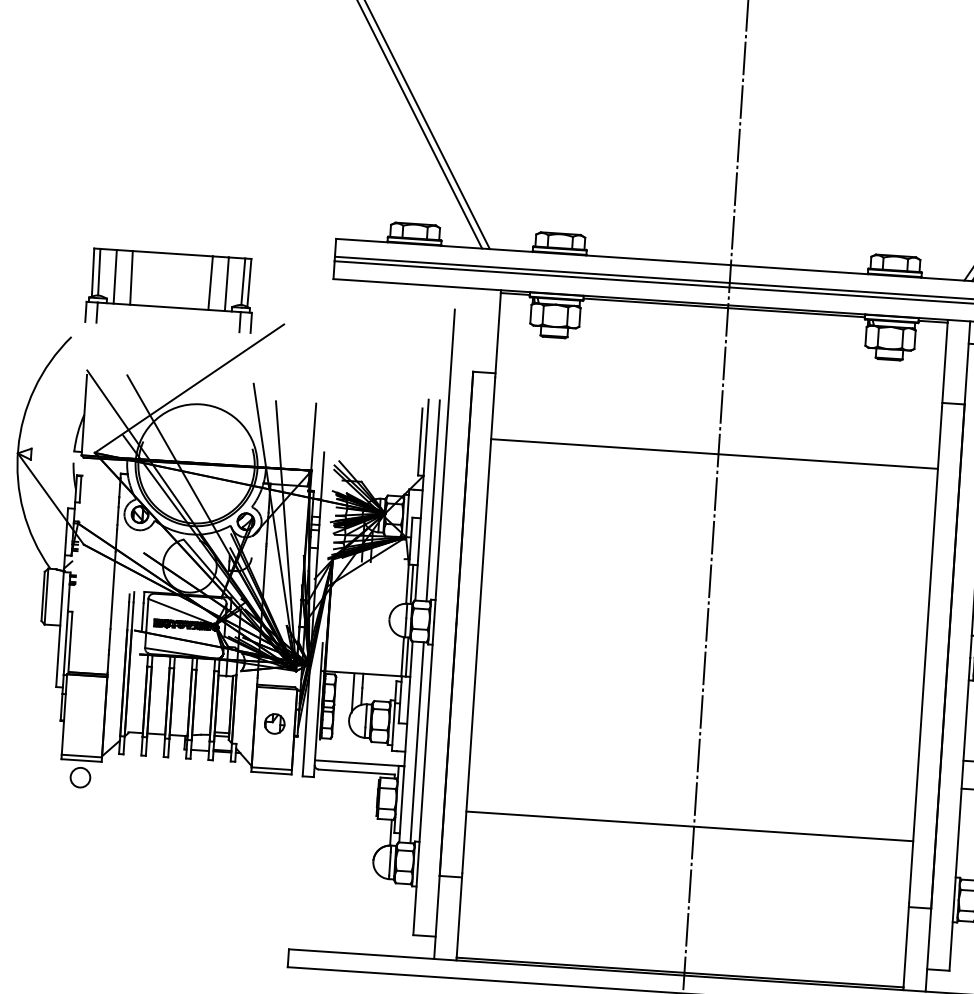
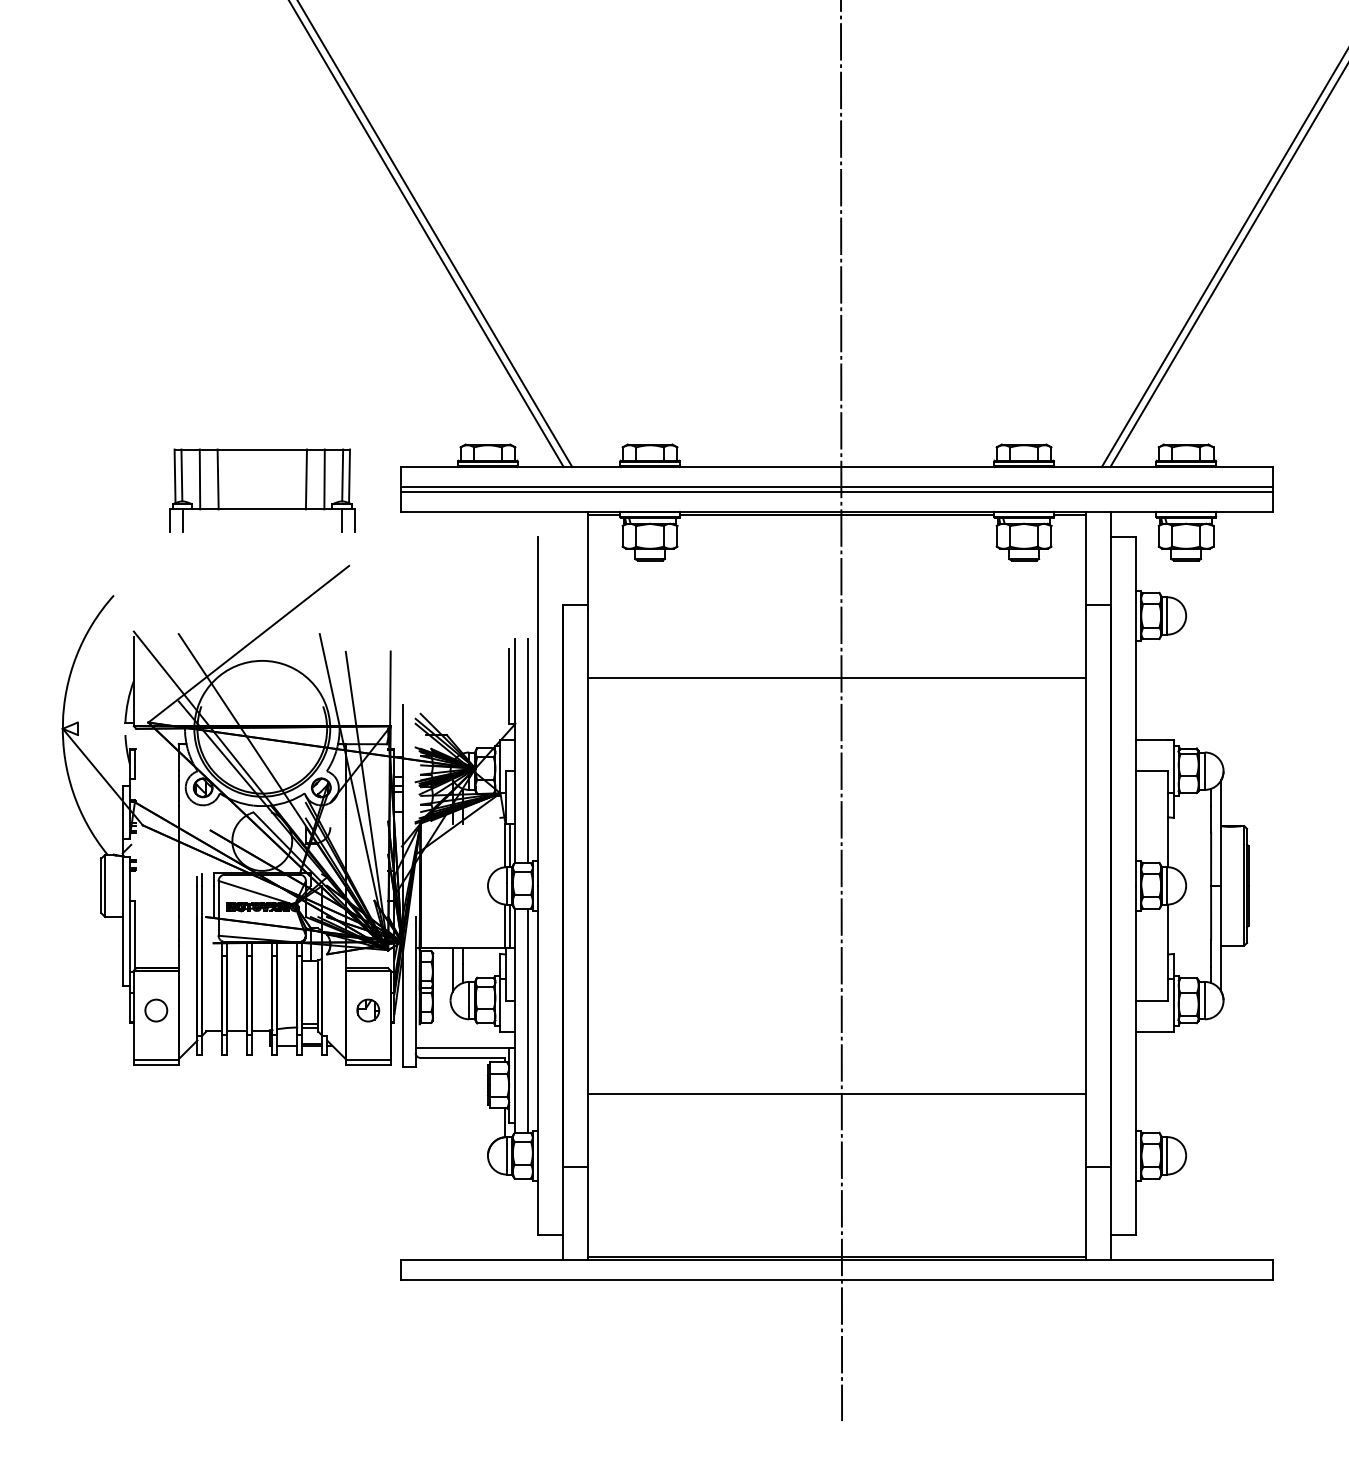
part: (170, 290) -> (262, 490), moved
circle: (80, 777) -> (156, 1010), moved

